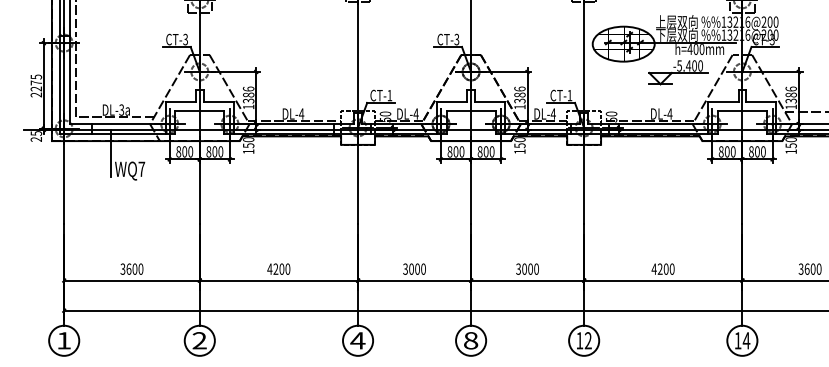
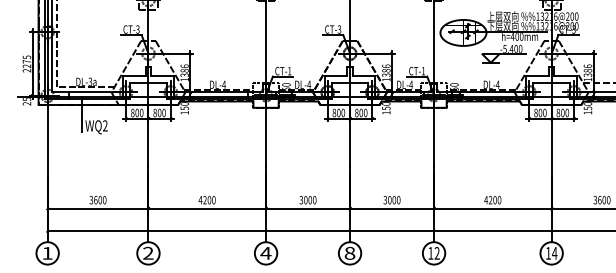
text: (142, 168) -> (105, 125), WQ7 -> WQ2

